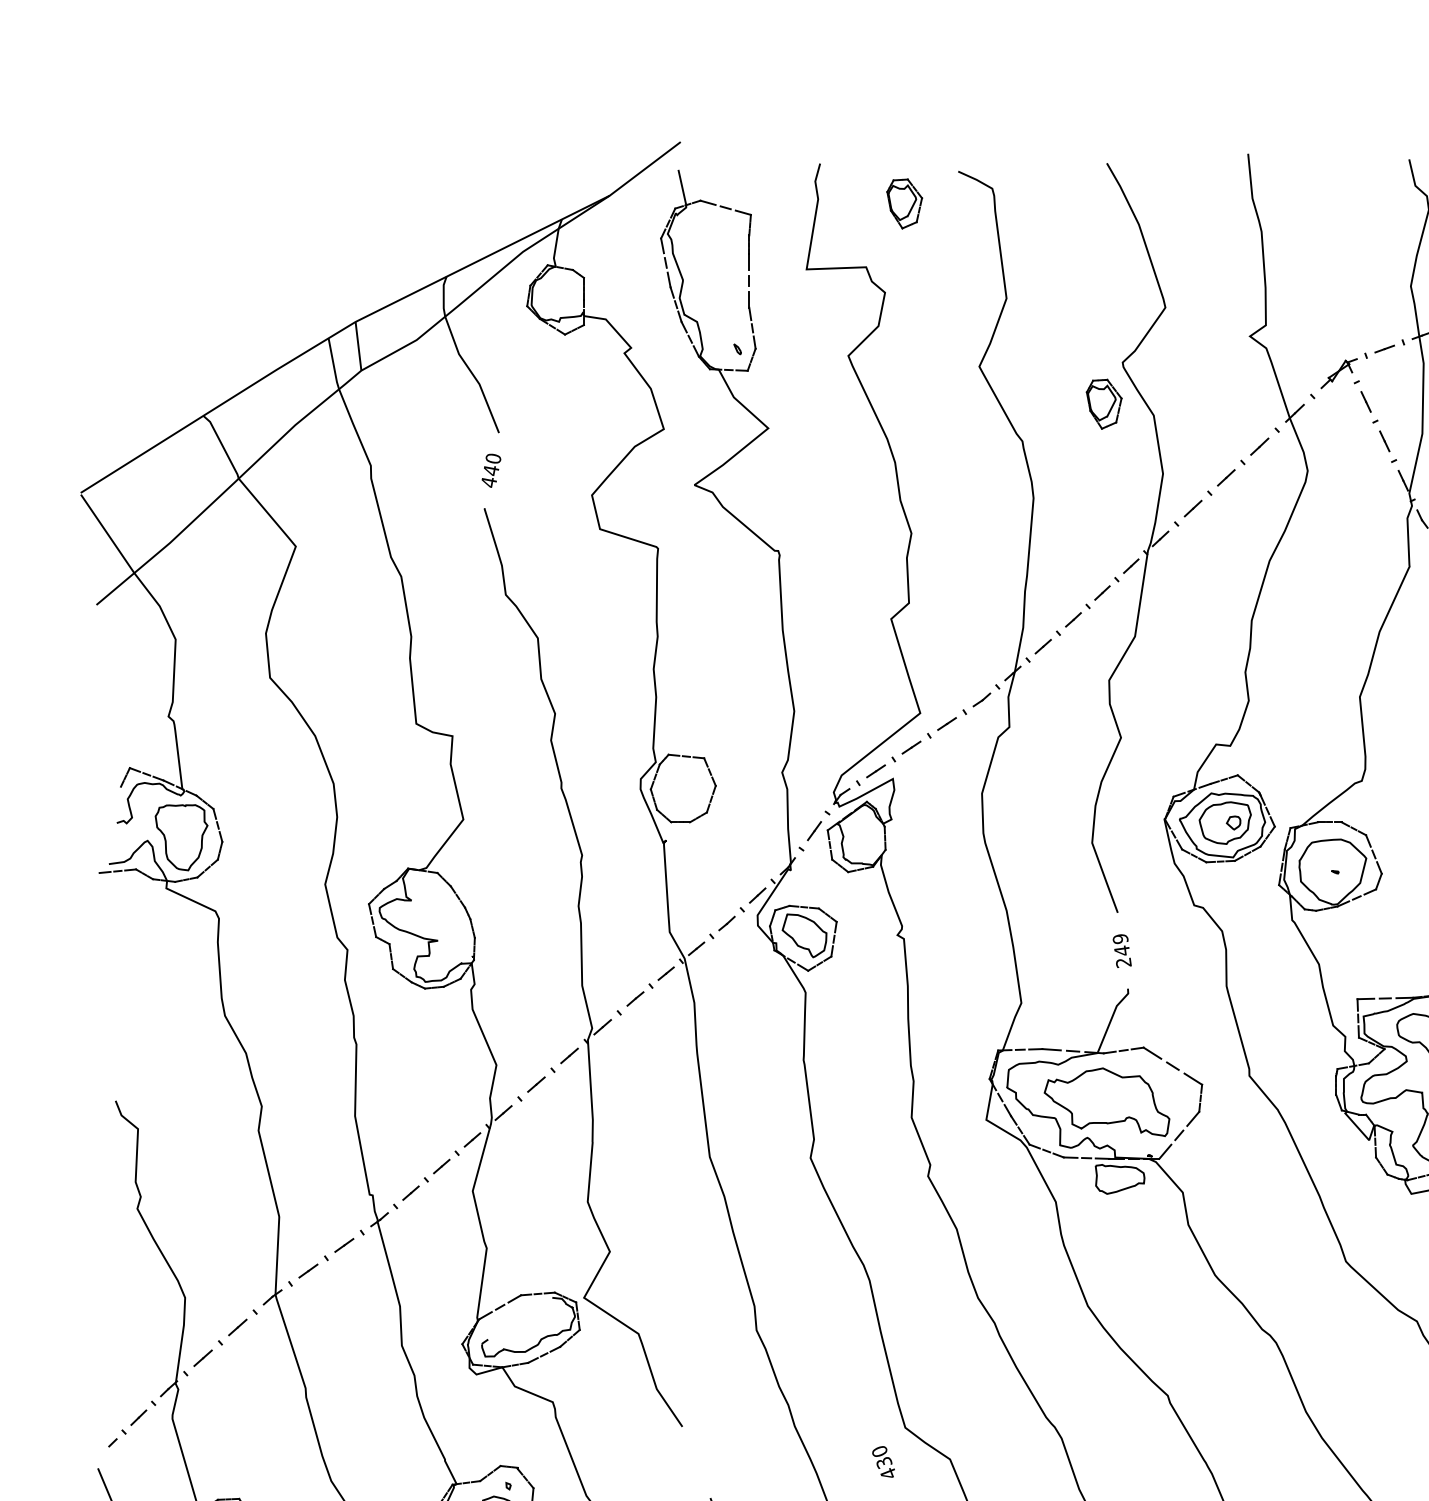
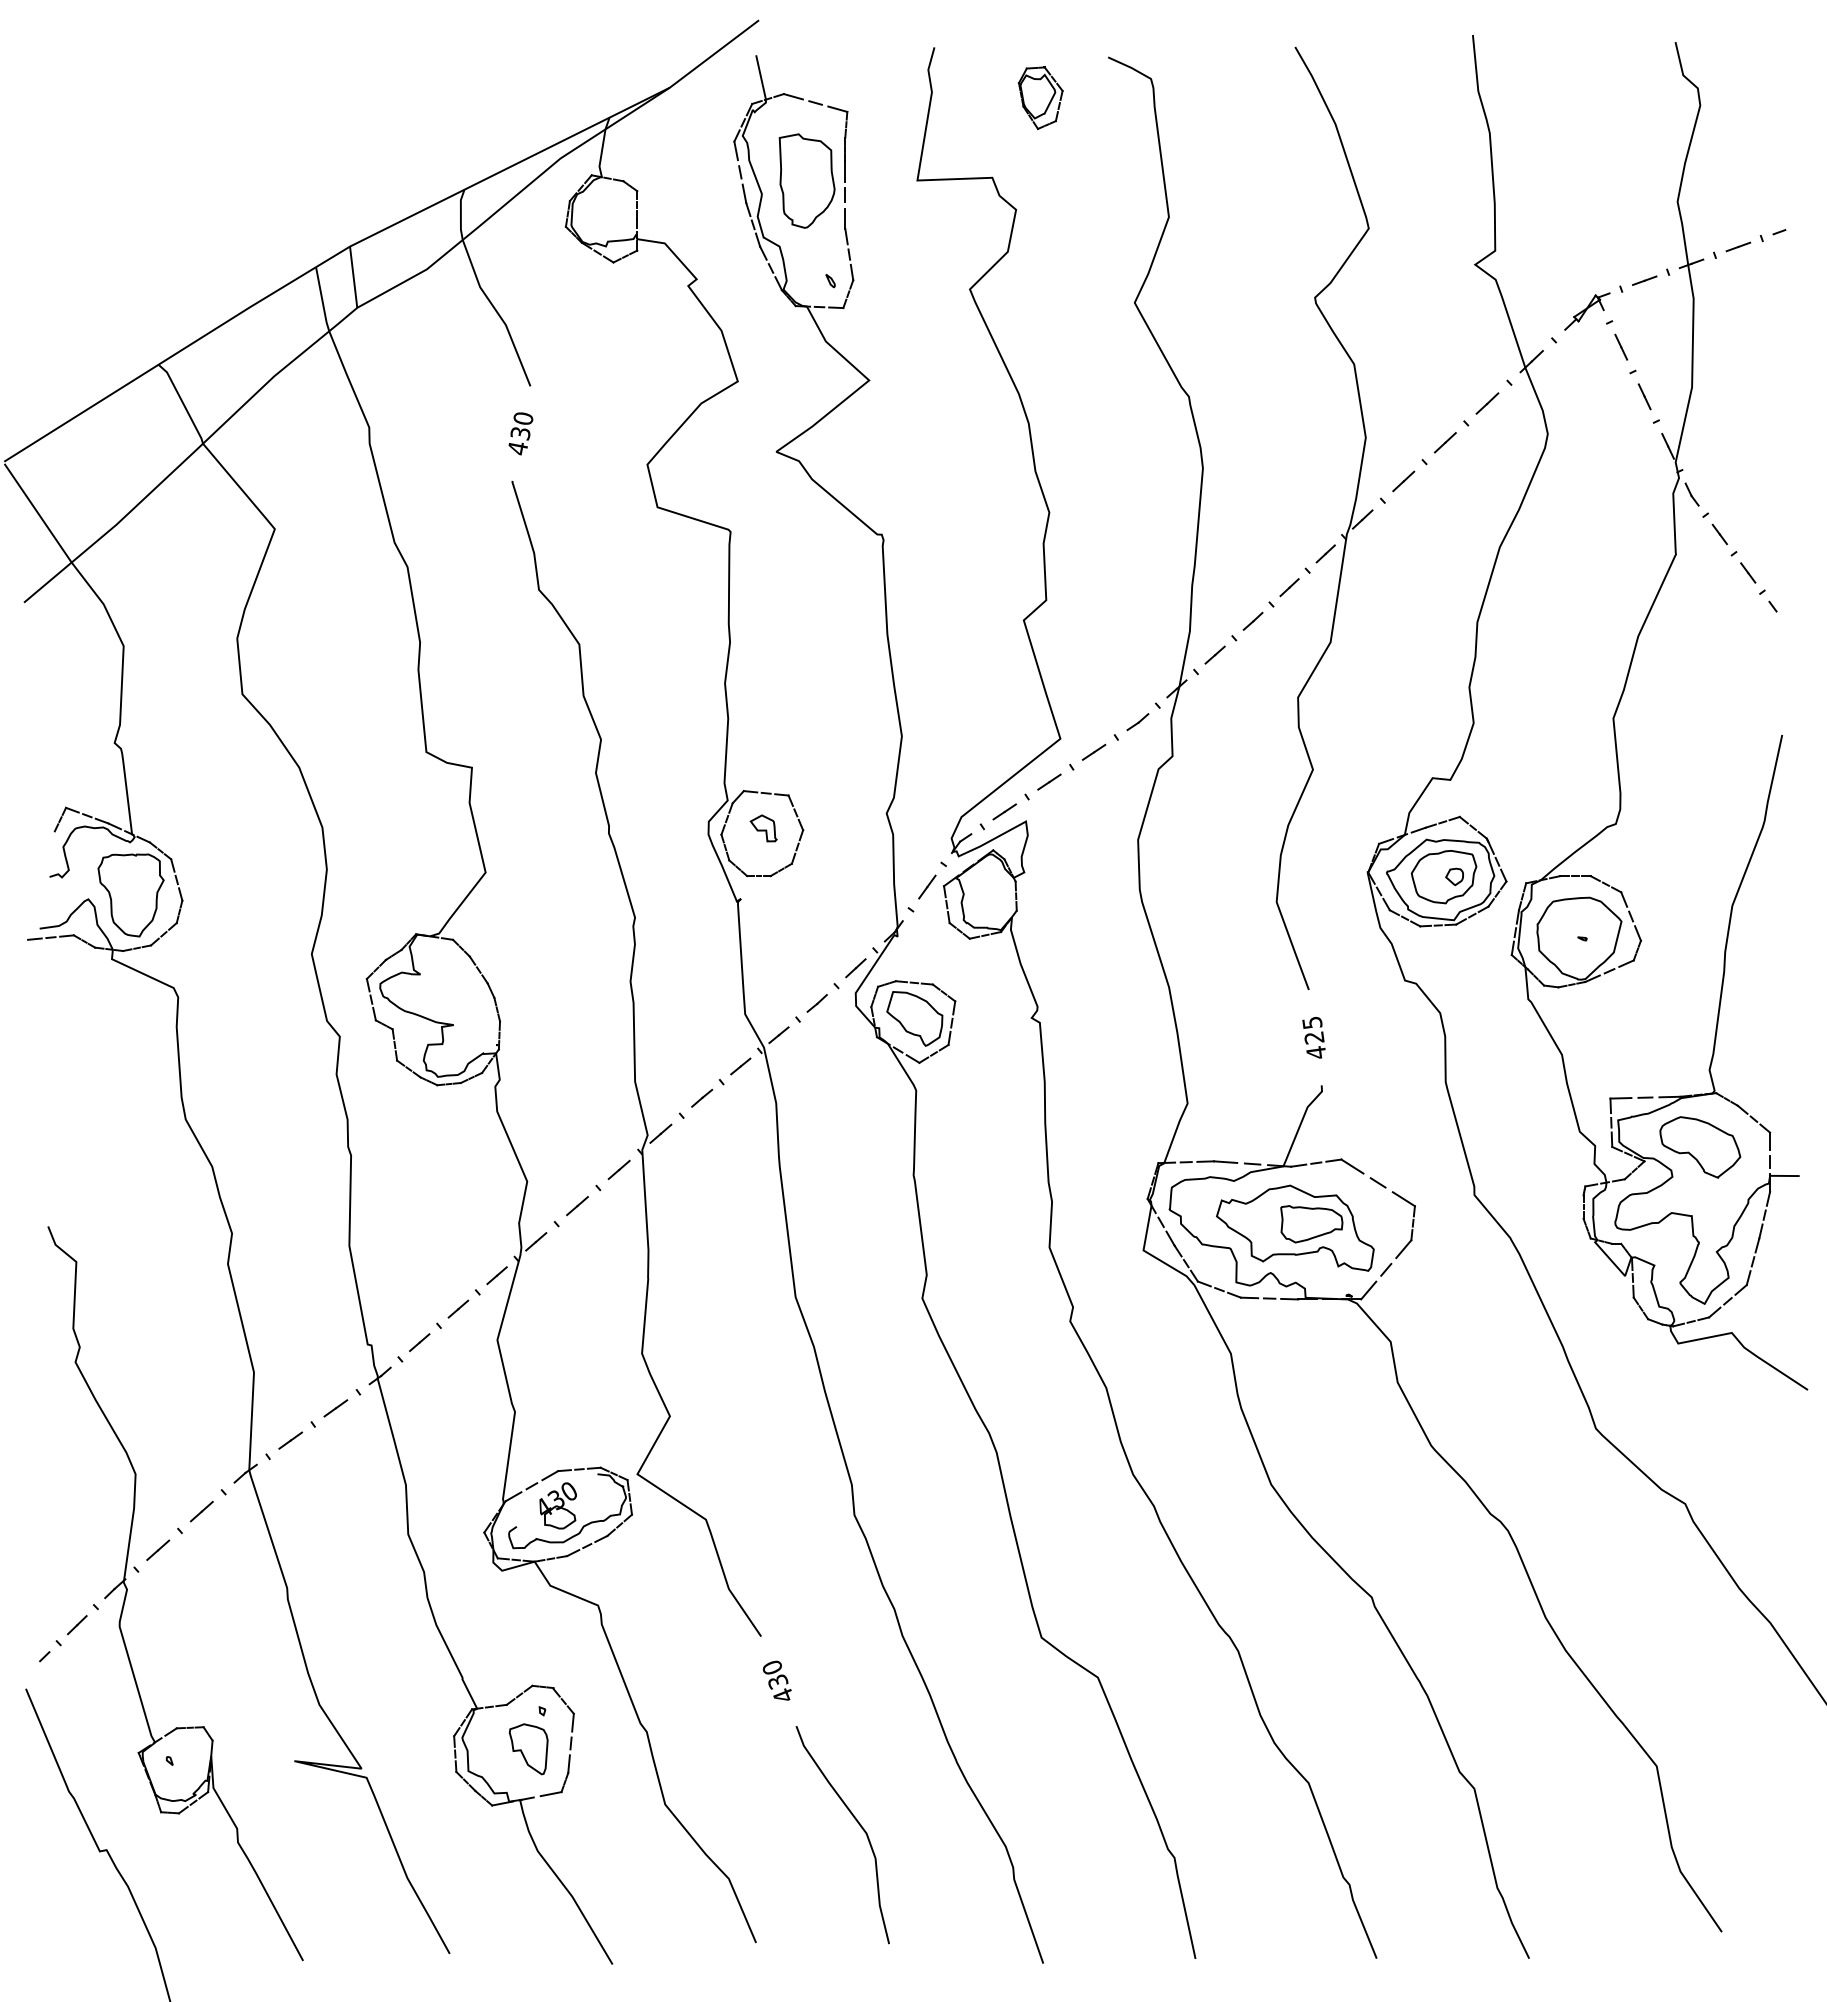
part: (718, 269) -> (806, 180), added
part: (1103, 404) -> (1291, 350), removed
text: (491, 470) -> (520, 433), 440 -> 430
part: (684, 784) -> (763, 828), added
text: (1122, 950) -> (1314, 1037), 249 -> 425
part: (1119, 1179) -> (1311, 1224), moved
part: (520, 1322) -> (557, 1505), added
text: (883, 1461) -> (776, 1680), moved

